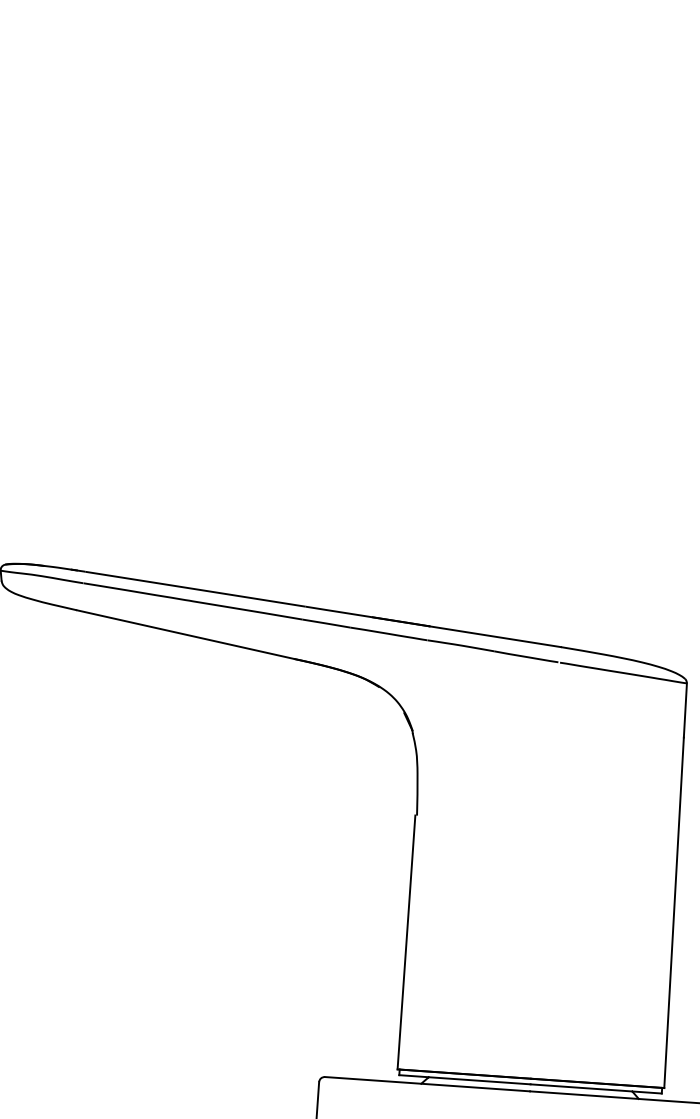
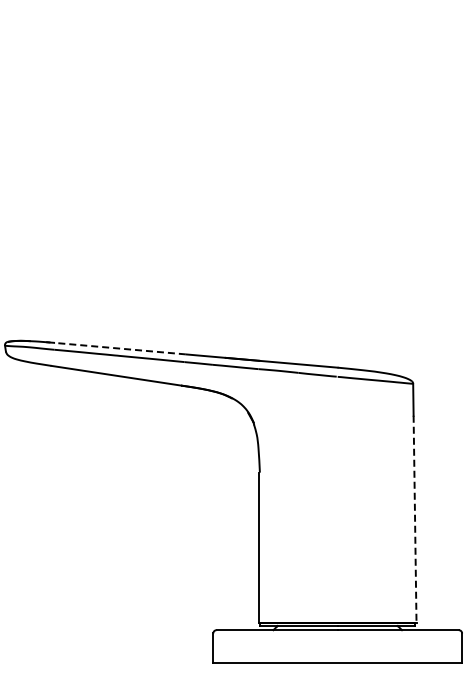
line: (195, 588) -> (120, 348), solid -> dashed
line: (674, 913) -> (415, 519), solid -> dashed

